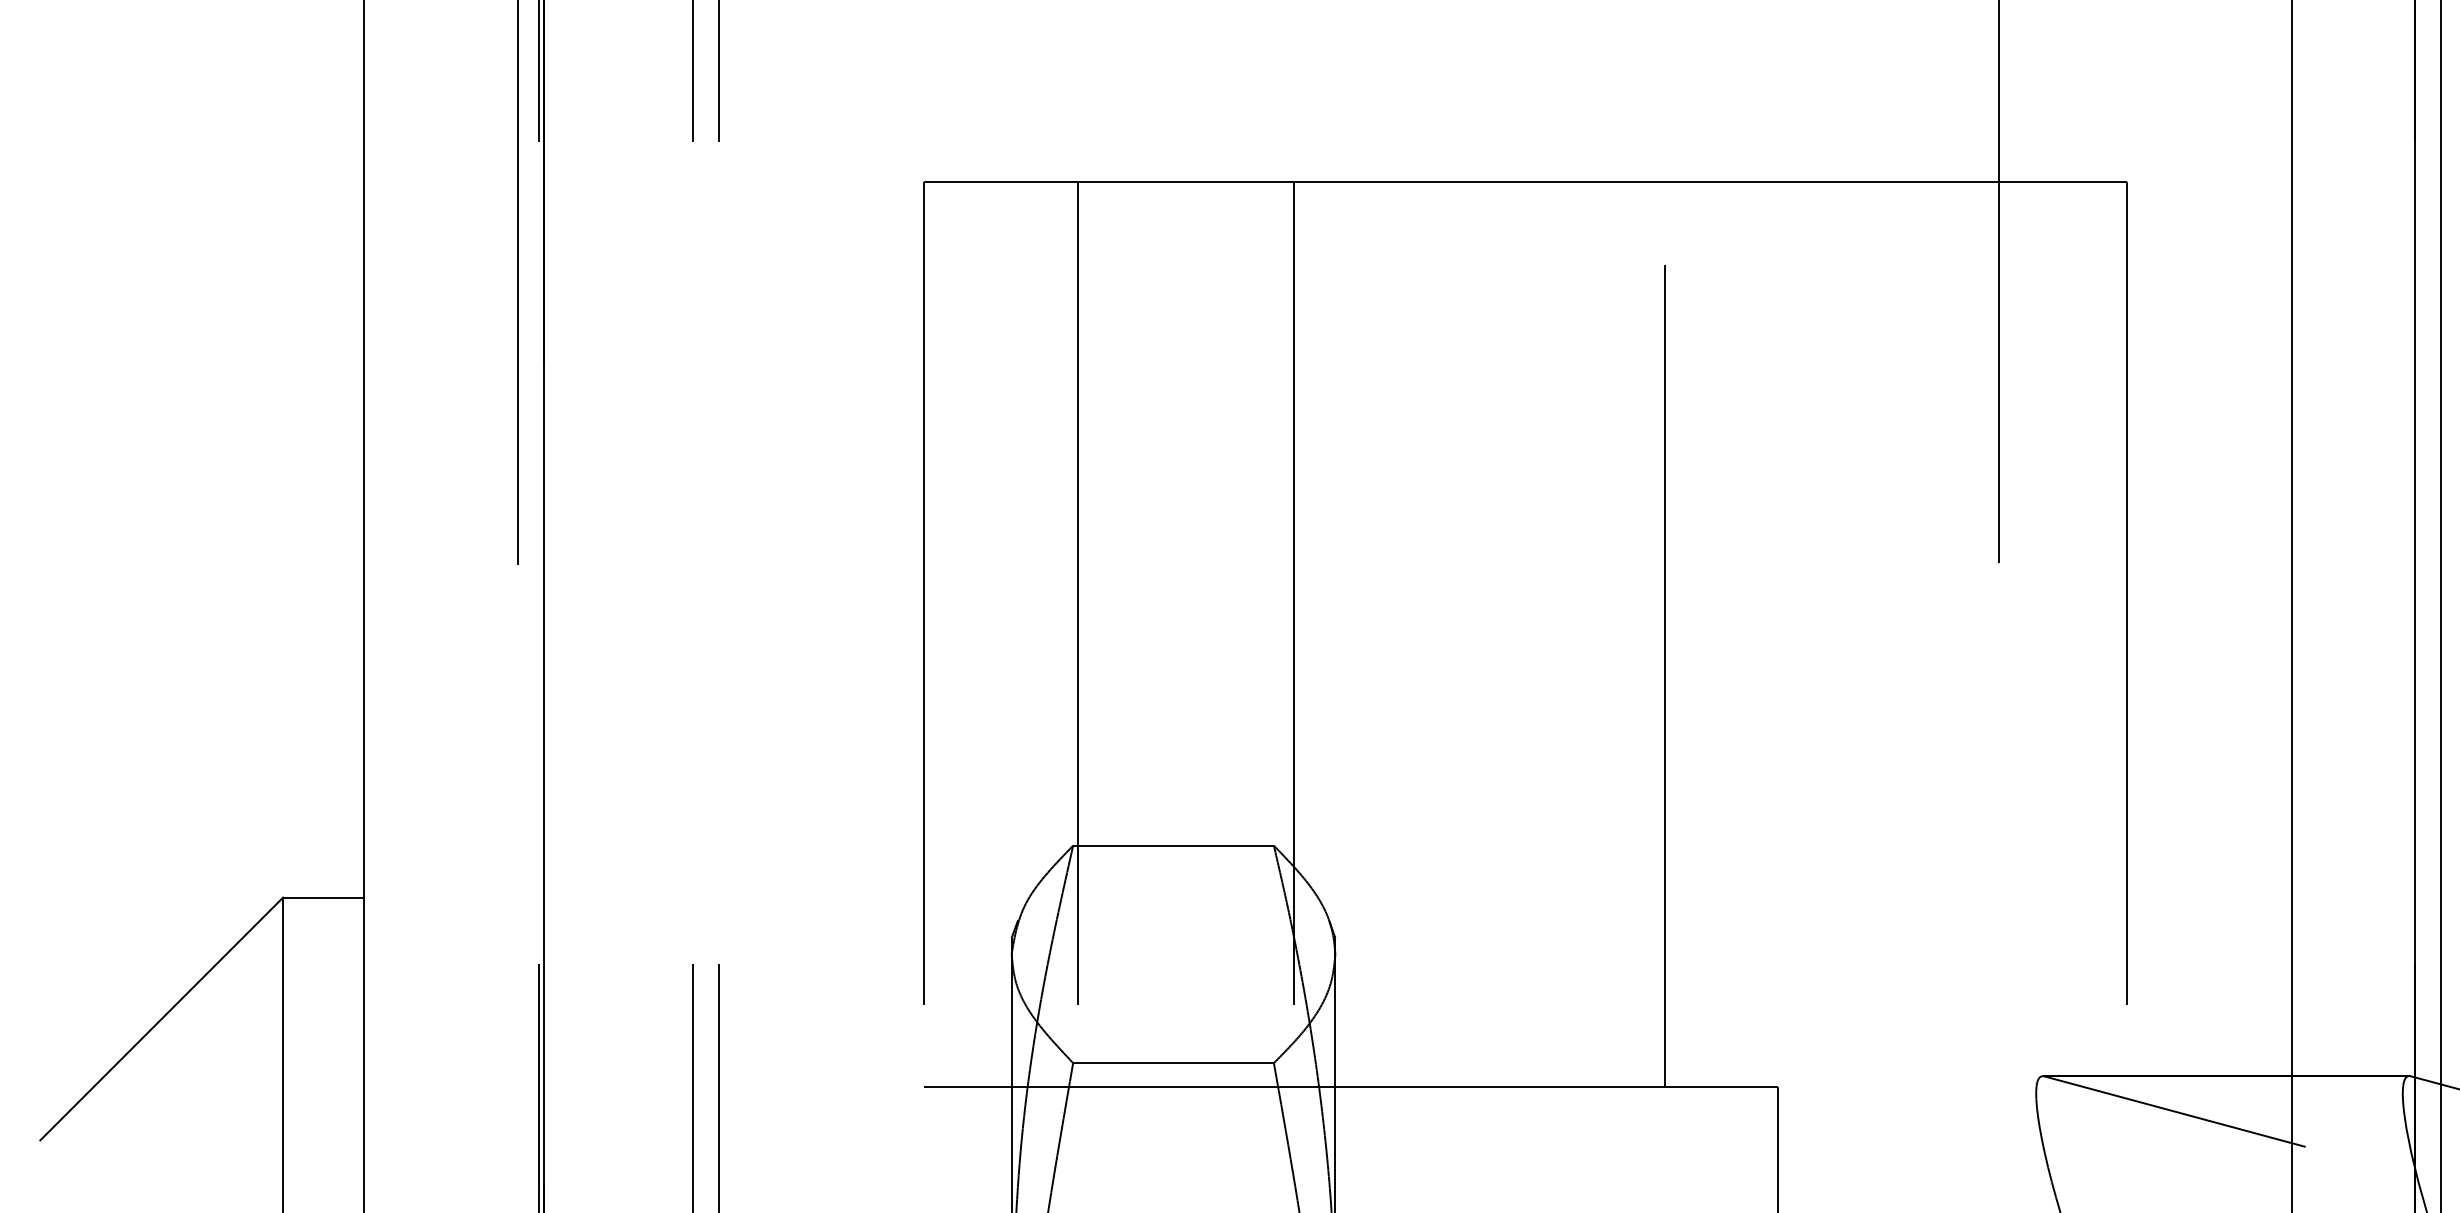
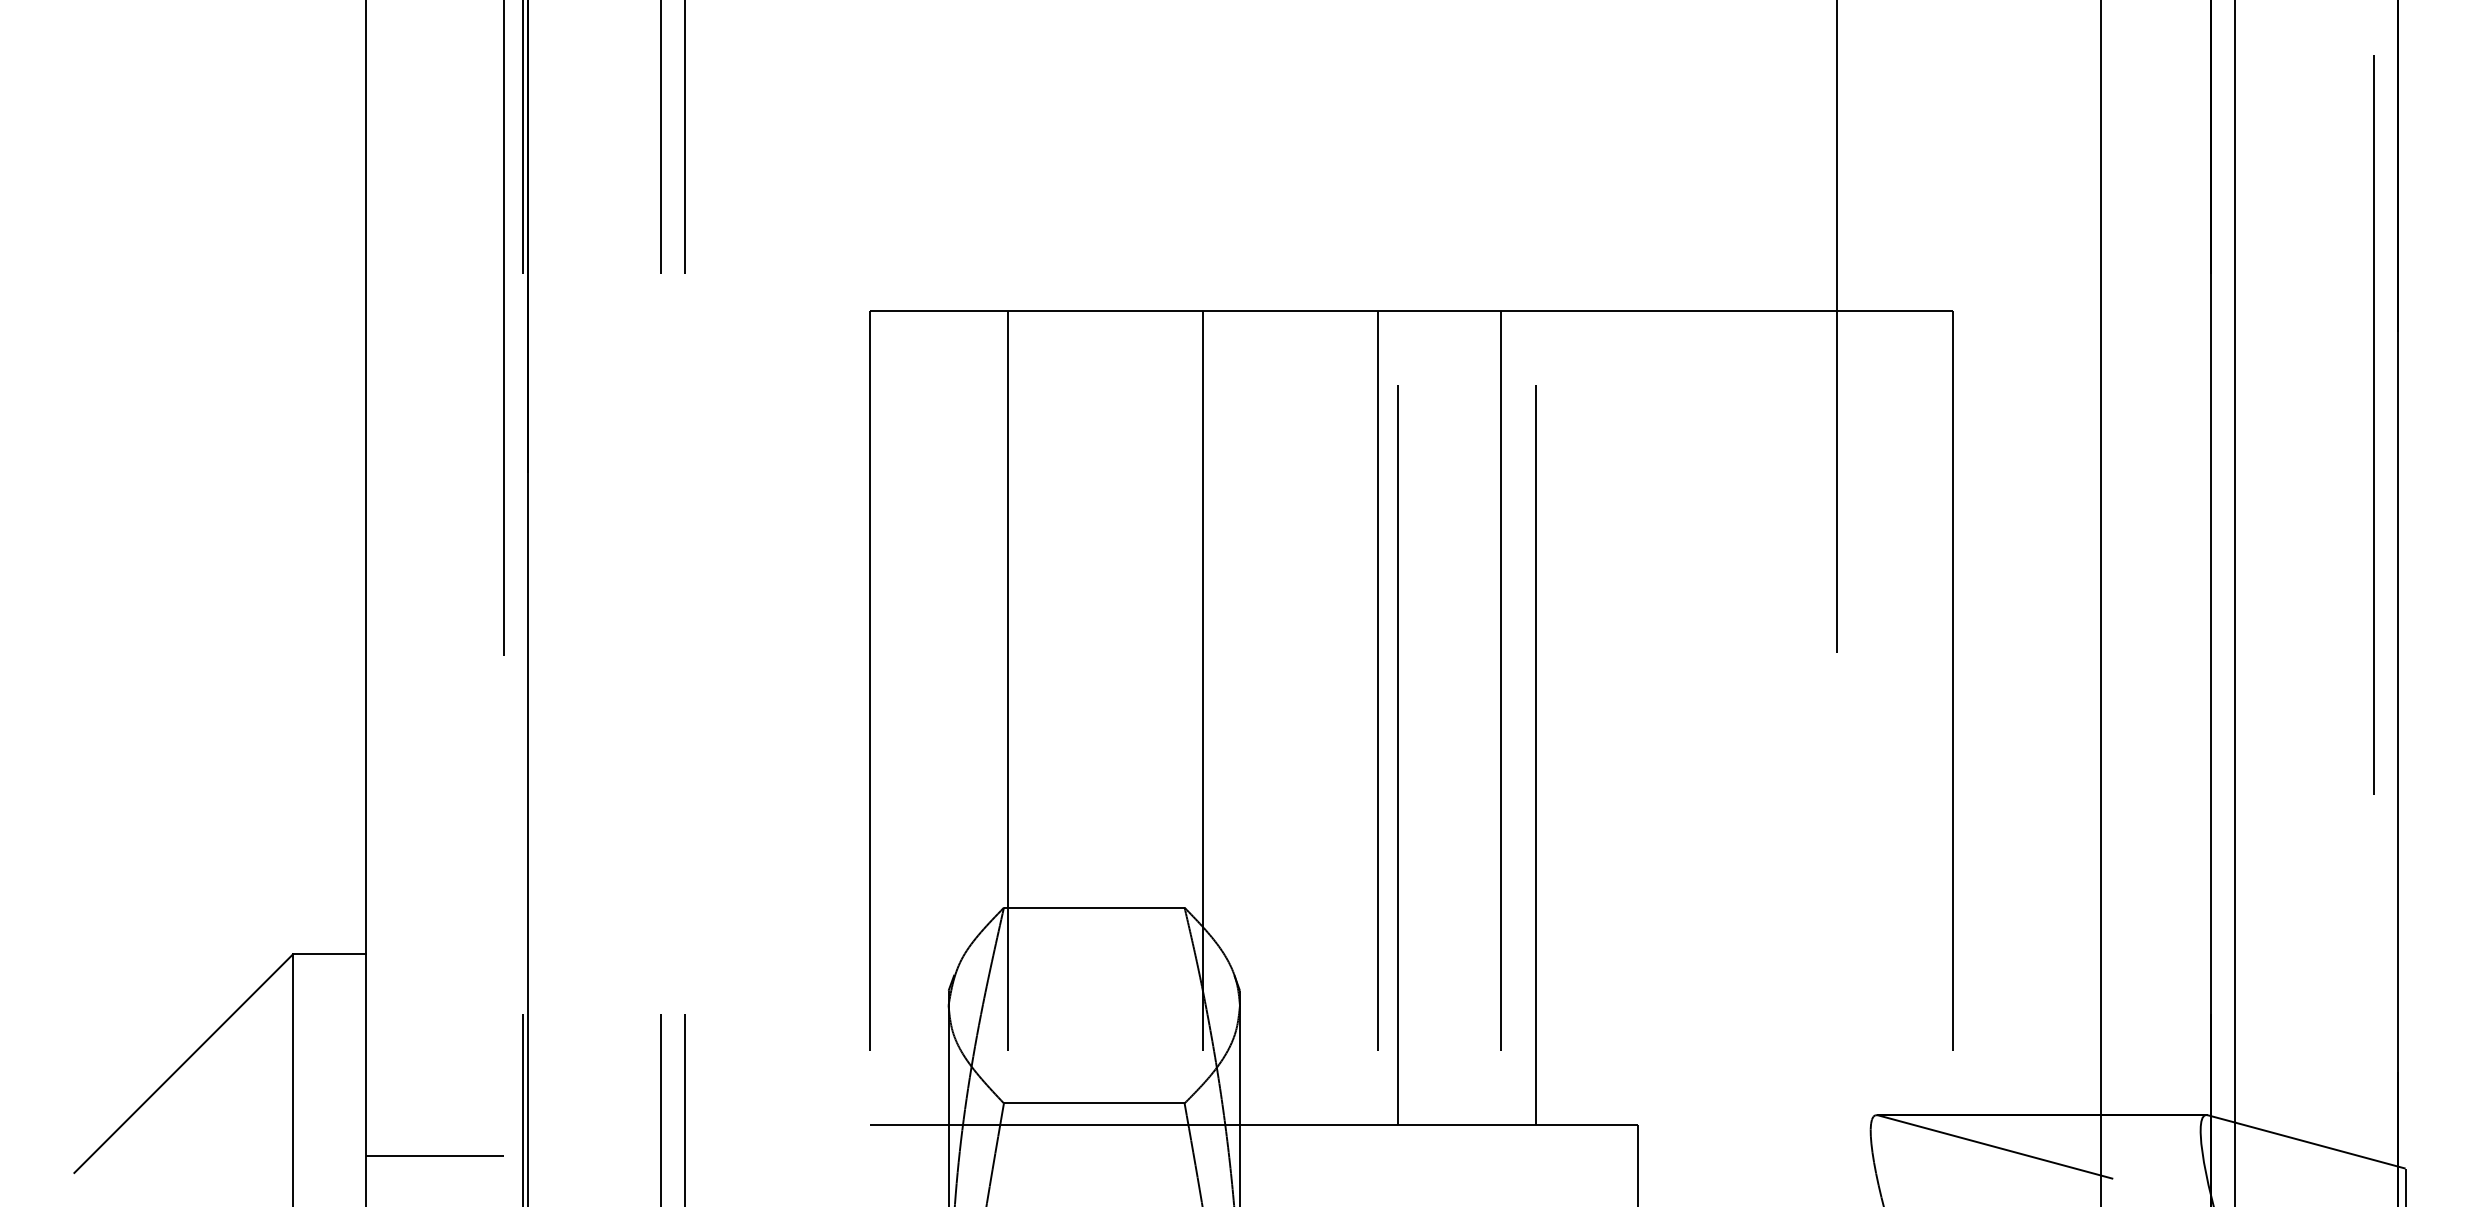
line: (1488, 634) -> (1377, 717), added
line: (1510, 634) -> (1397, 717), added
line: (1625, 634) -> (1501, 717), added
line: (440, 1121) -> (434, 1155), added

